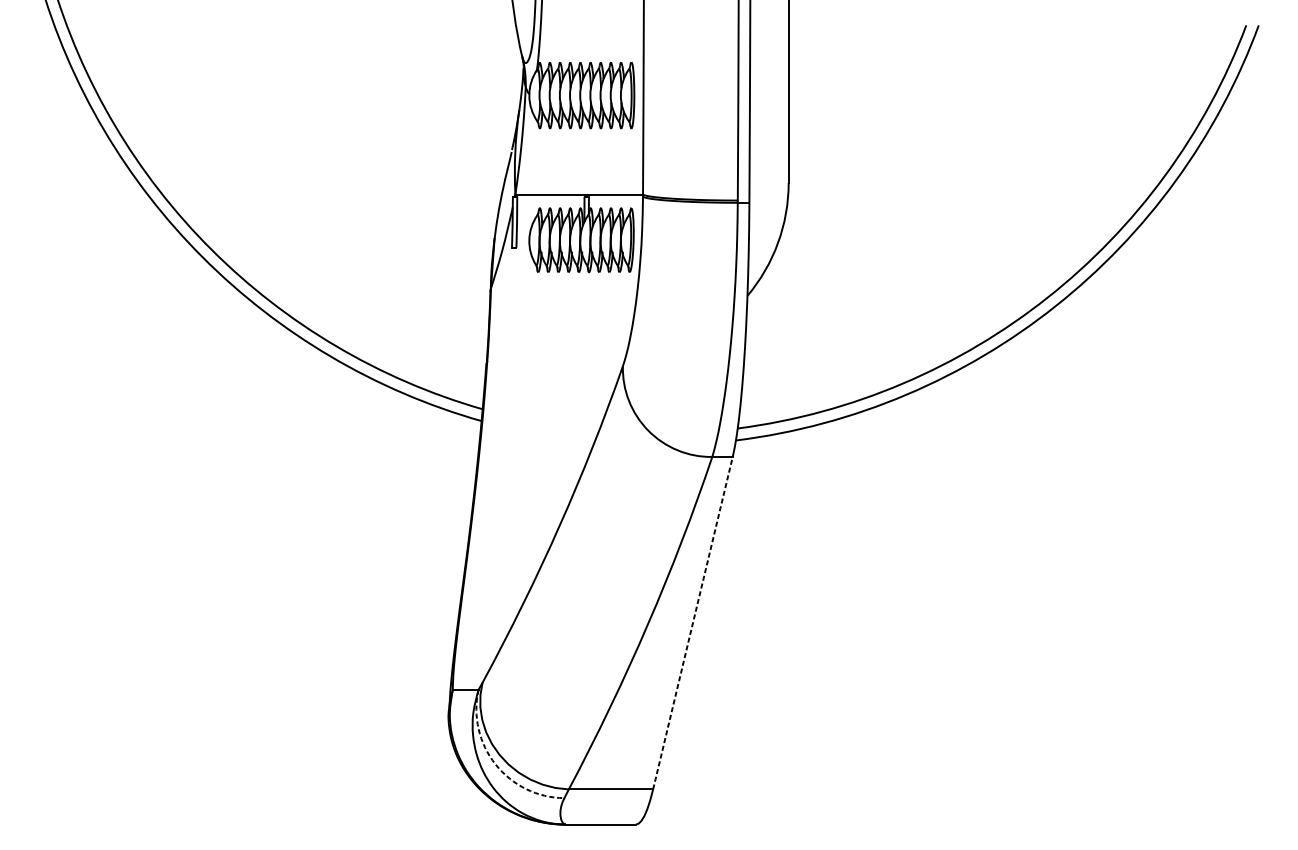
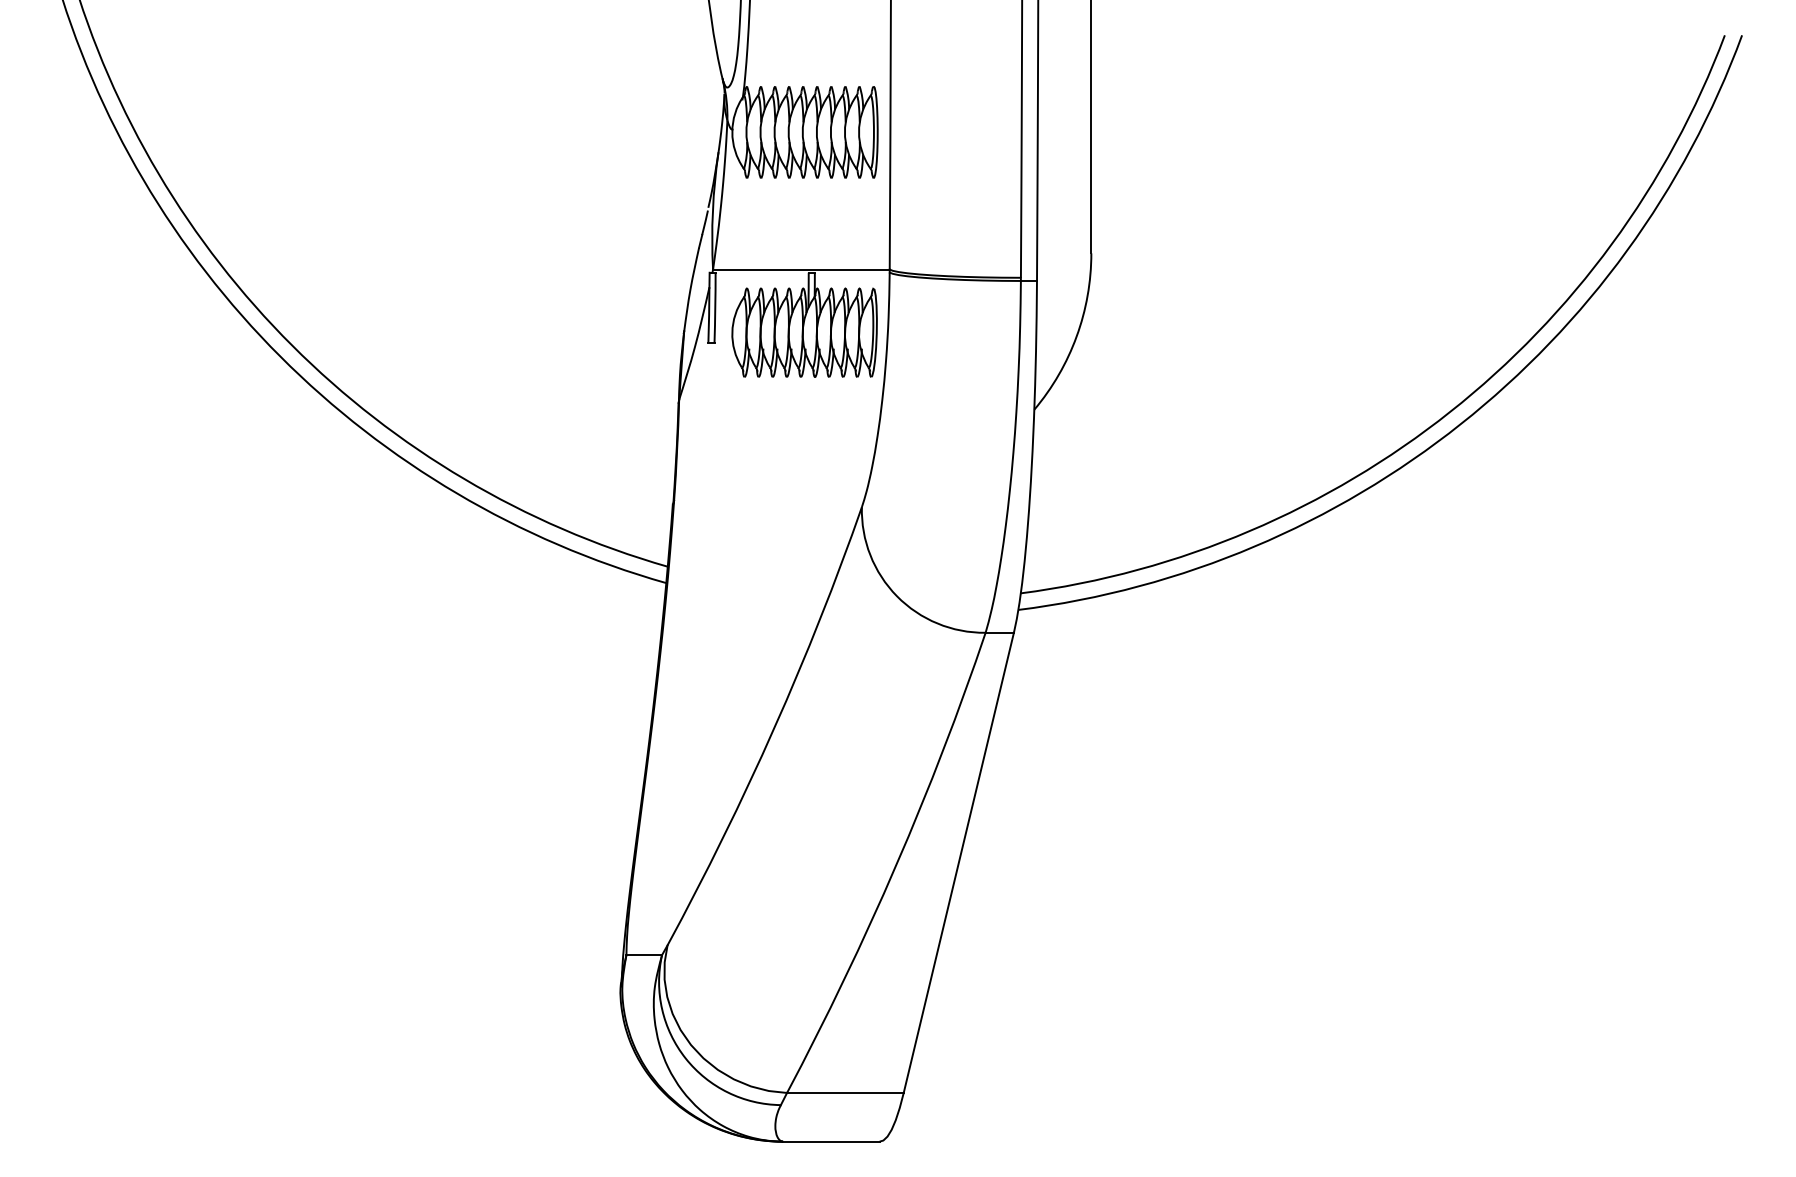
line: (692, 622) -> (958, 862), dashed -> solid
arc: (495, 764) -> (685, 1058), dashed -> solid

